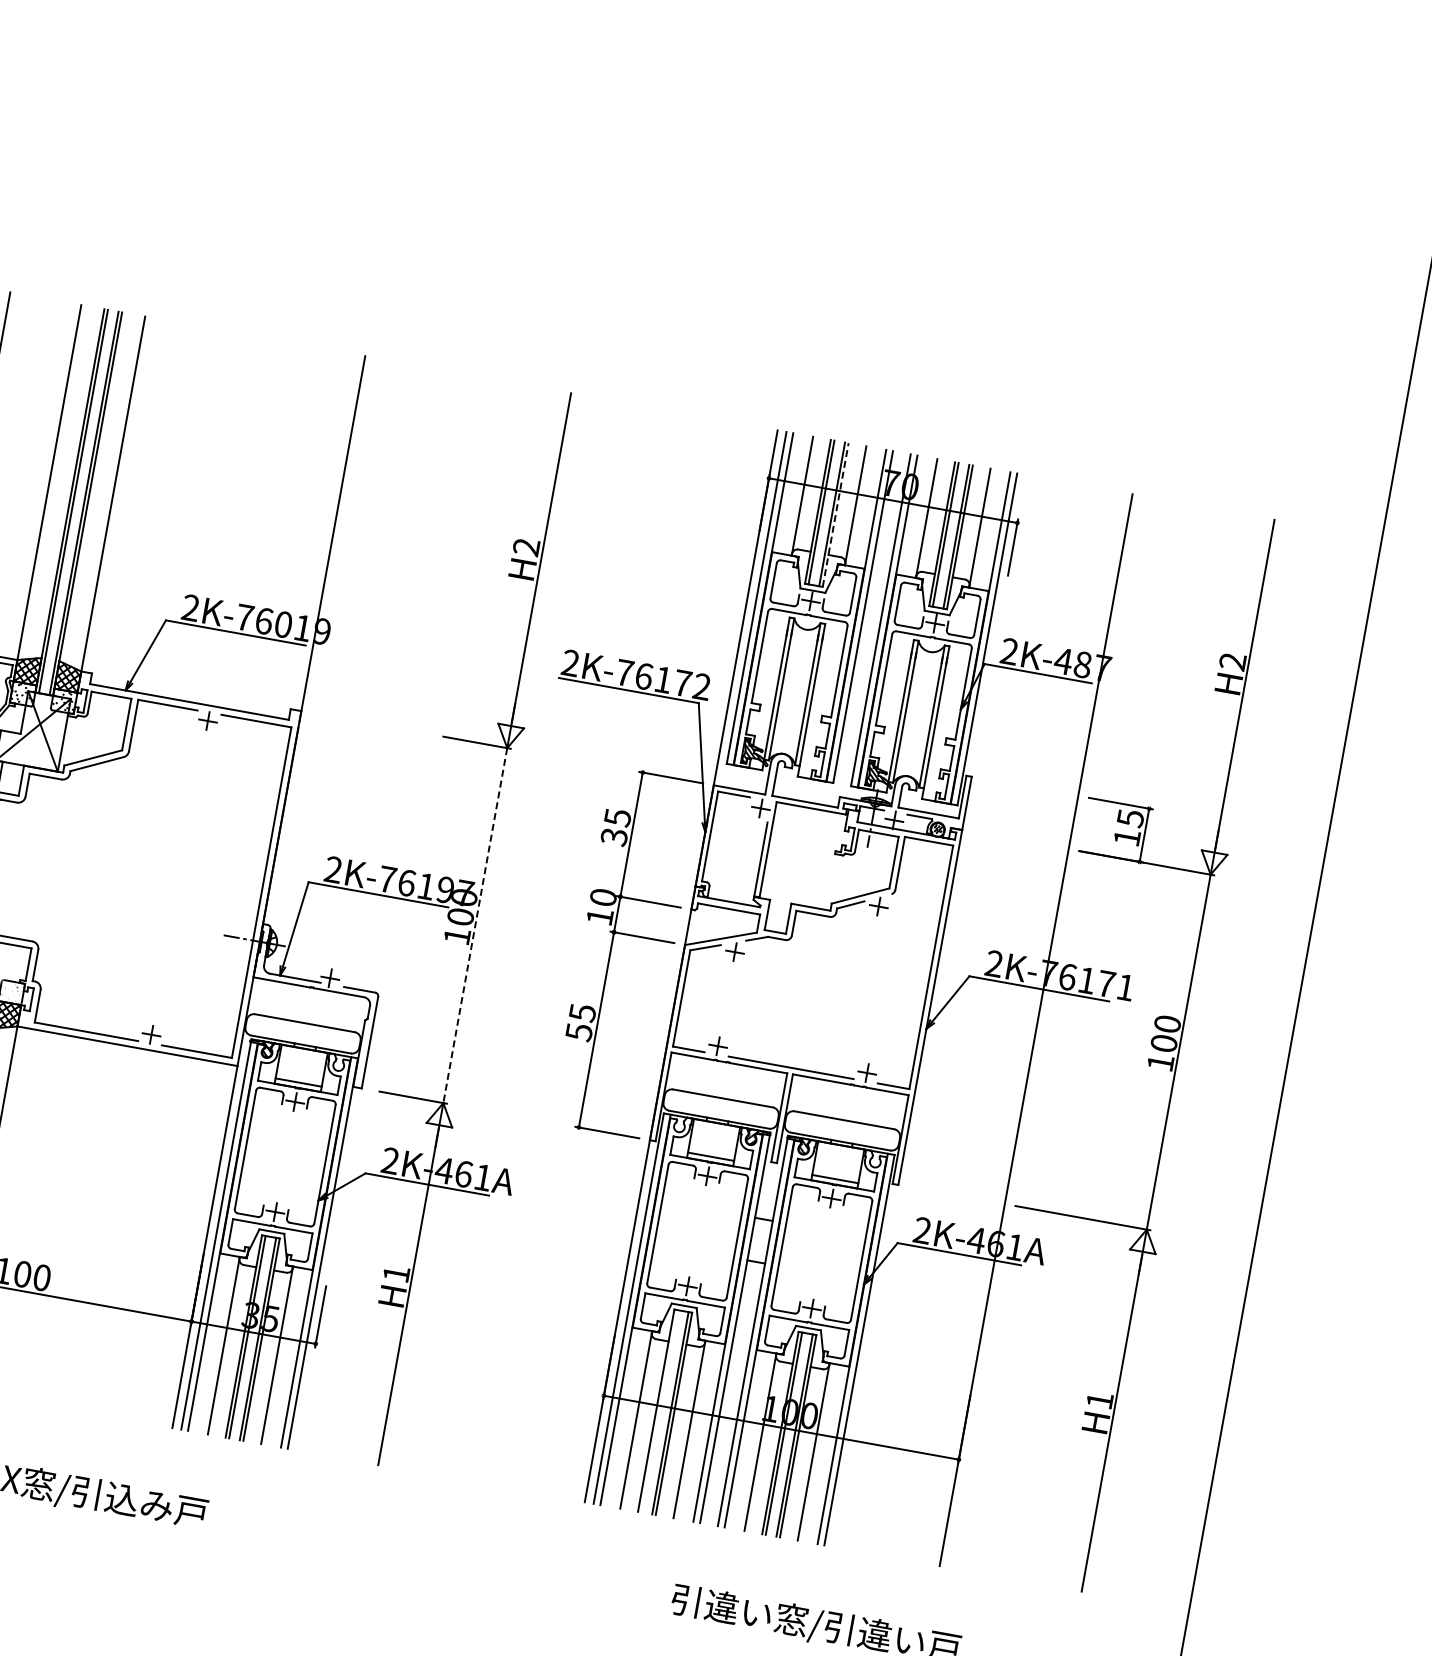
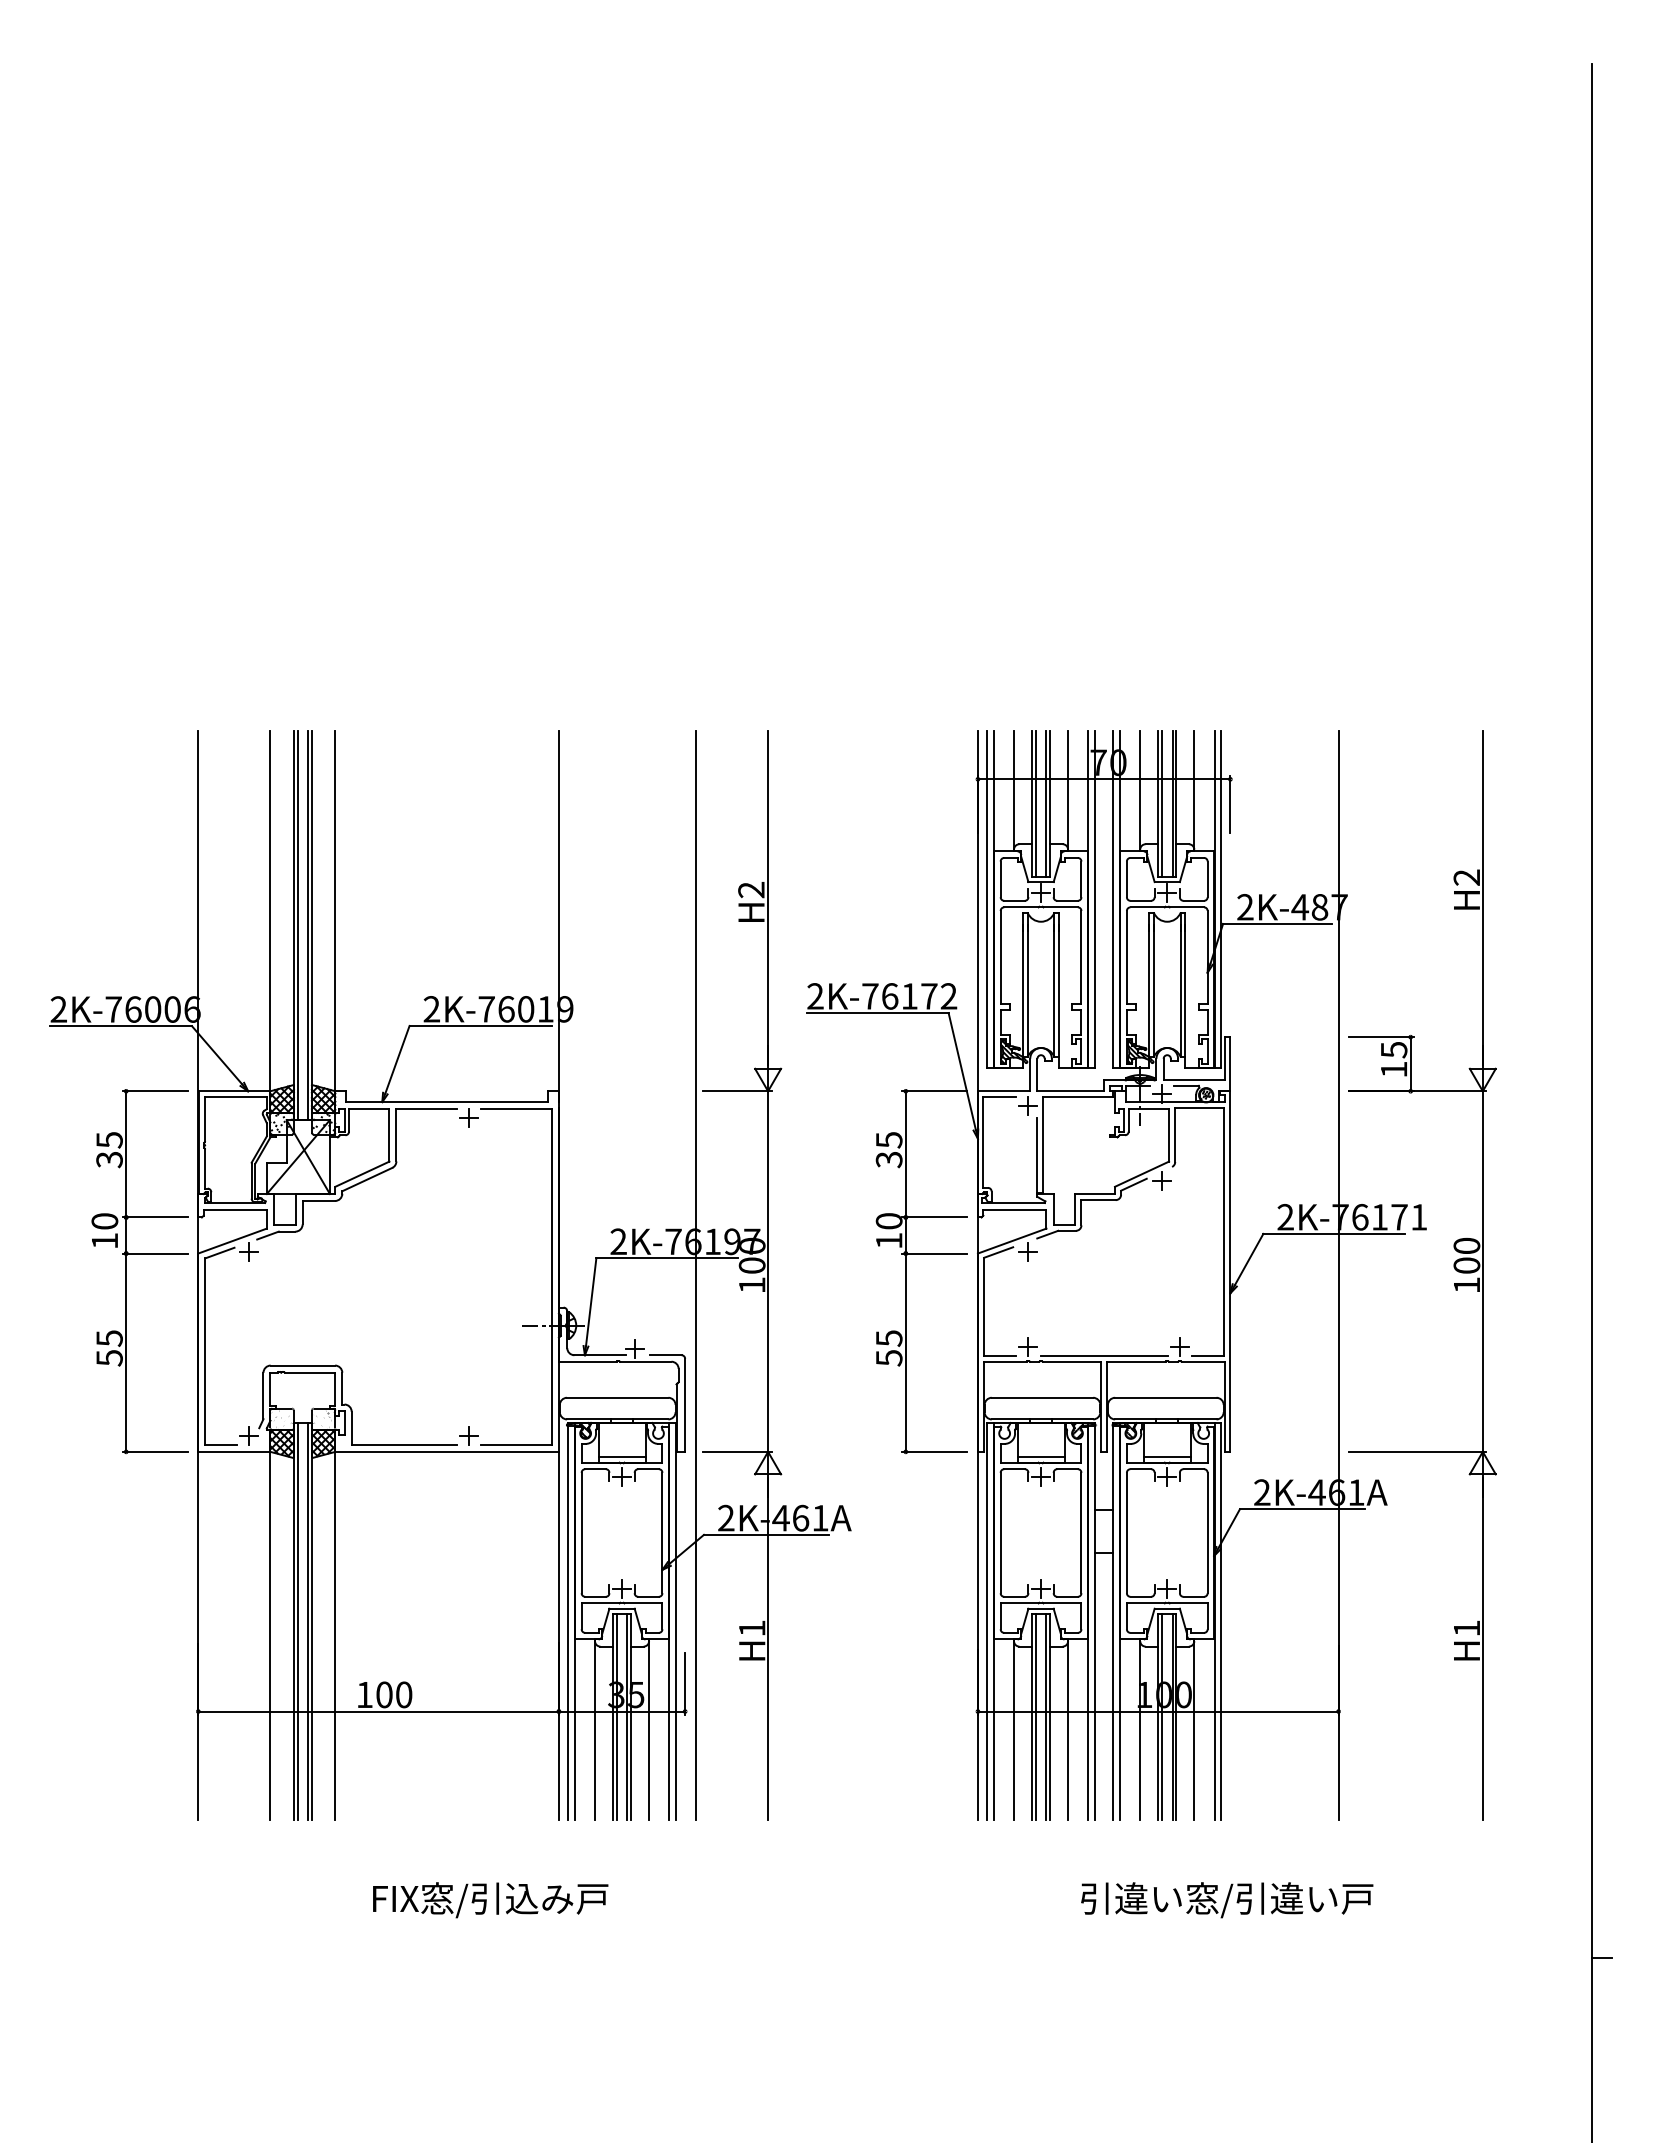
line: (836, 514) -> (1050, 803), dashed -> solid
line: (403, 915) -> (695, 1274), added
line: (475, 926) -> (768, 1272), dashed -> solid
line: (659, 1410) -> (1035, 1716), added

